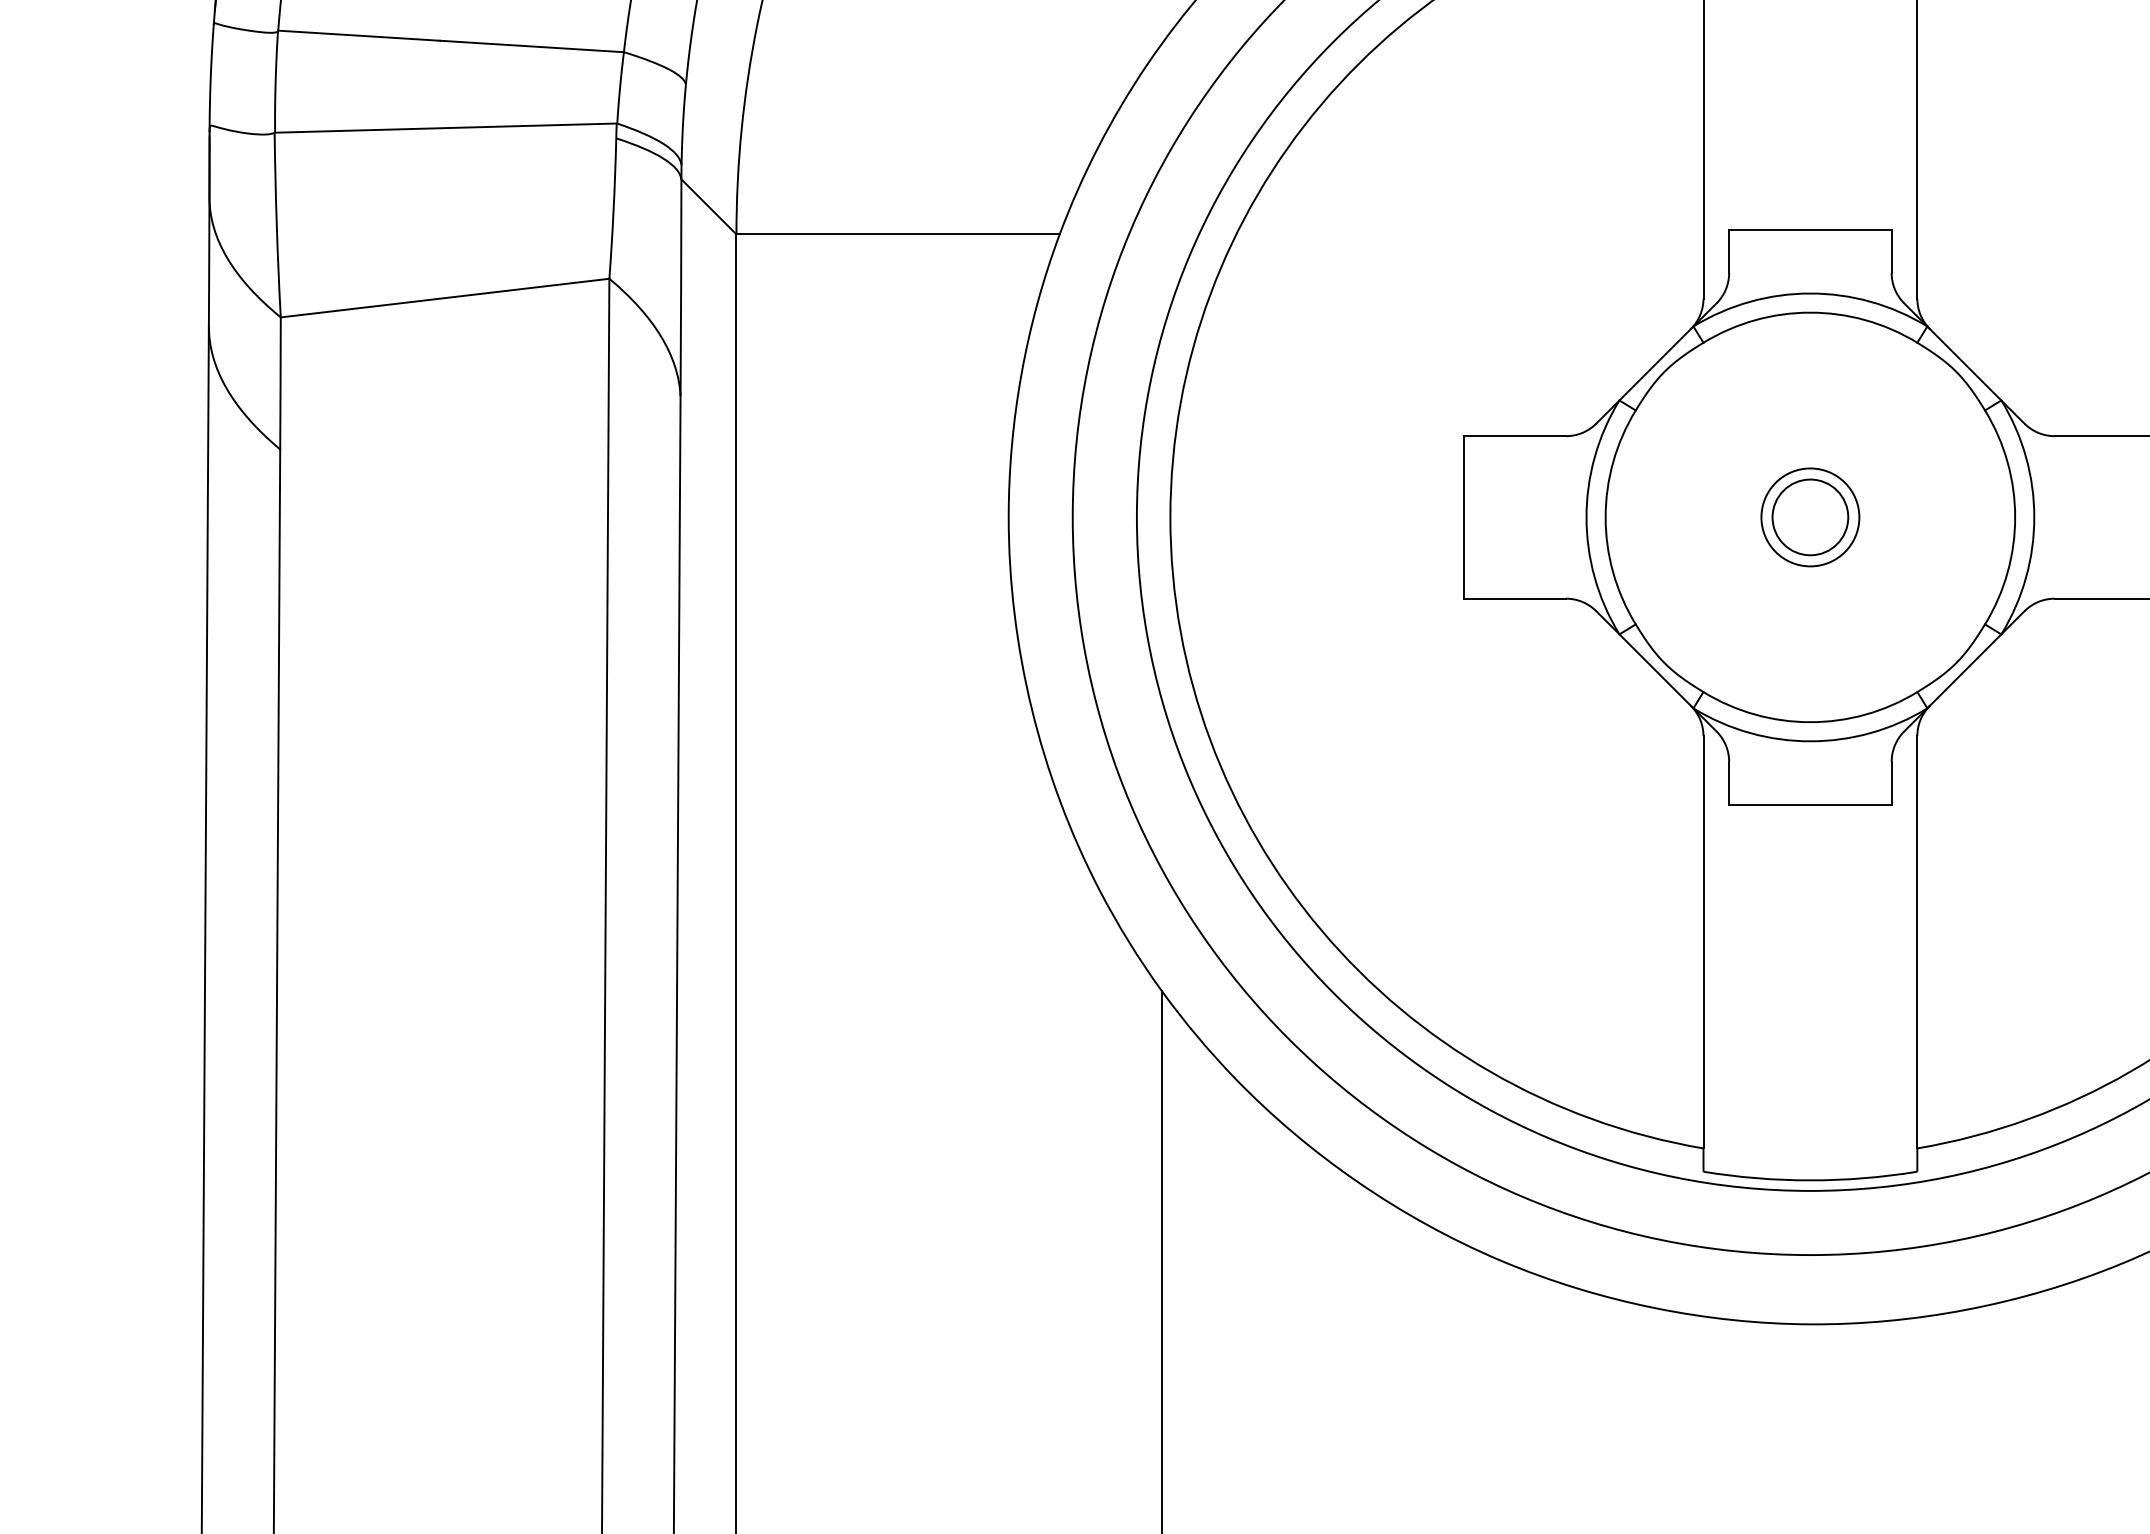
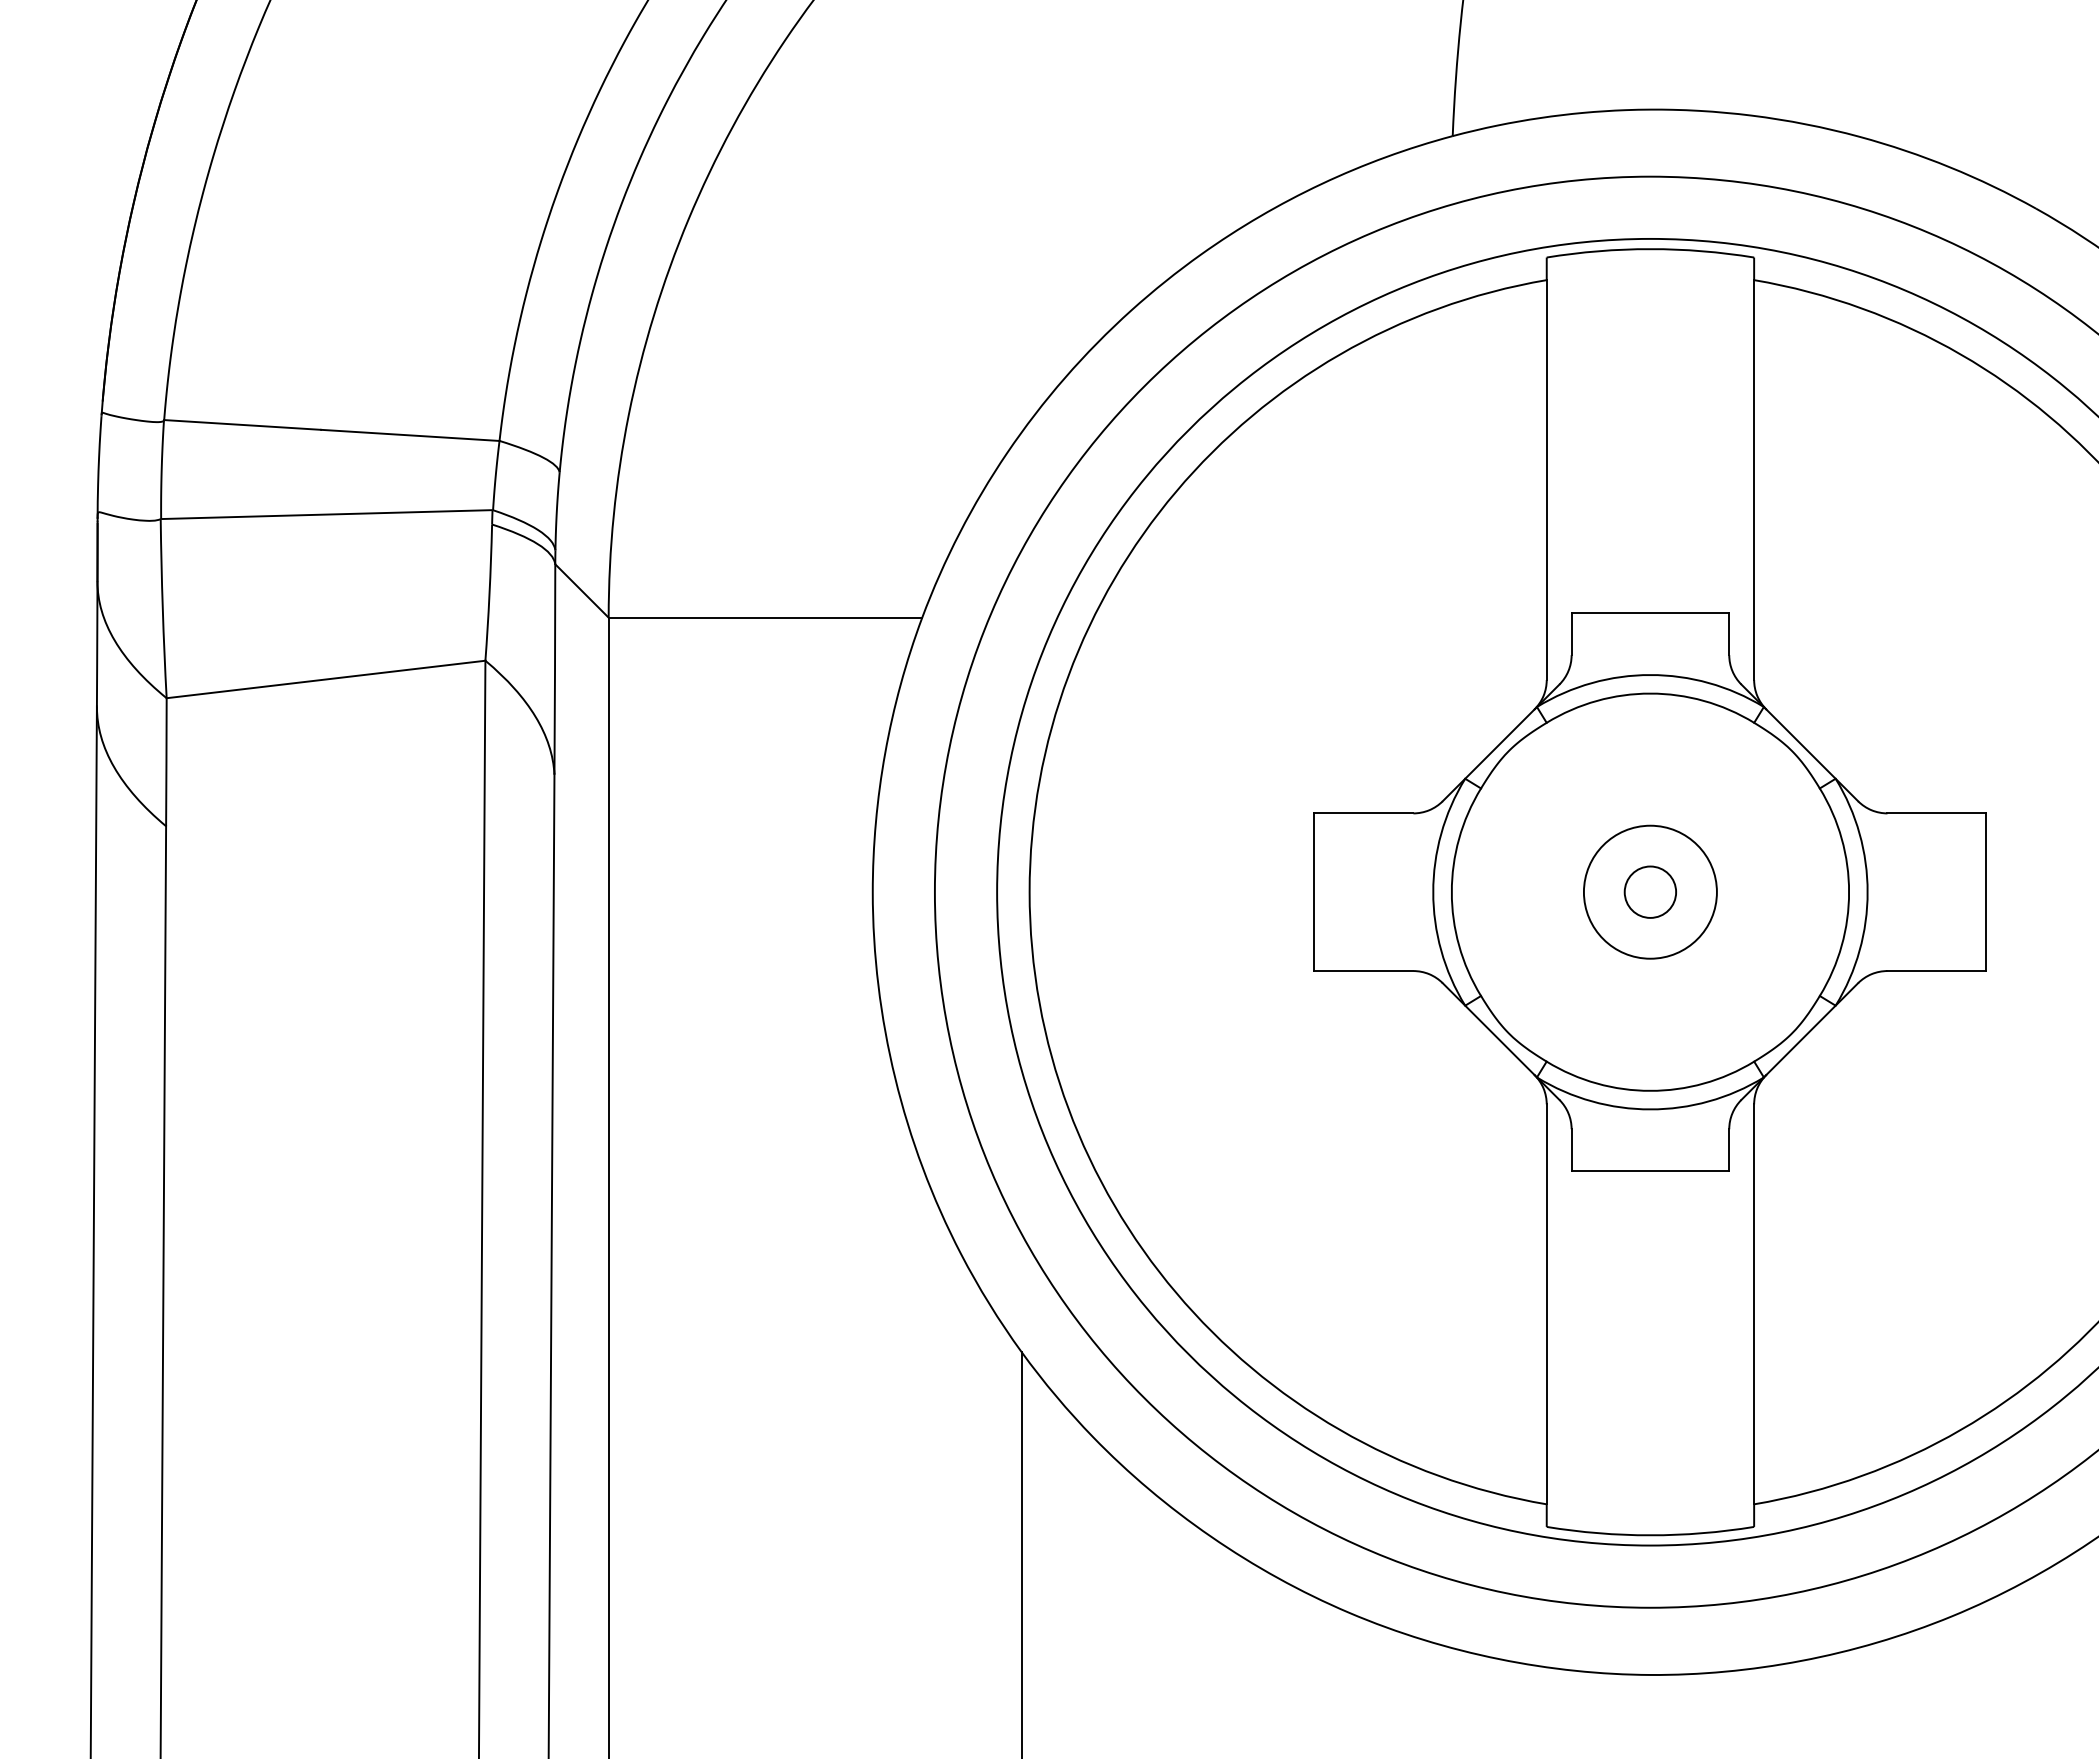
circle: (1809, 516) -> (1649, 891), size x1.4
circle: (1810, 516) -> (1650, 891), size x0.7

